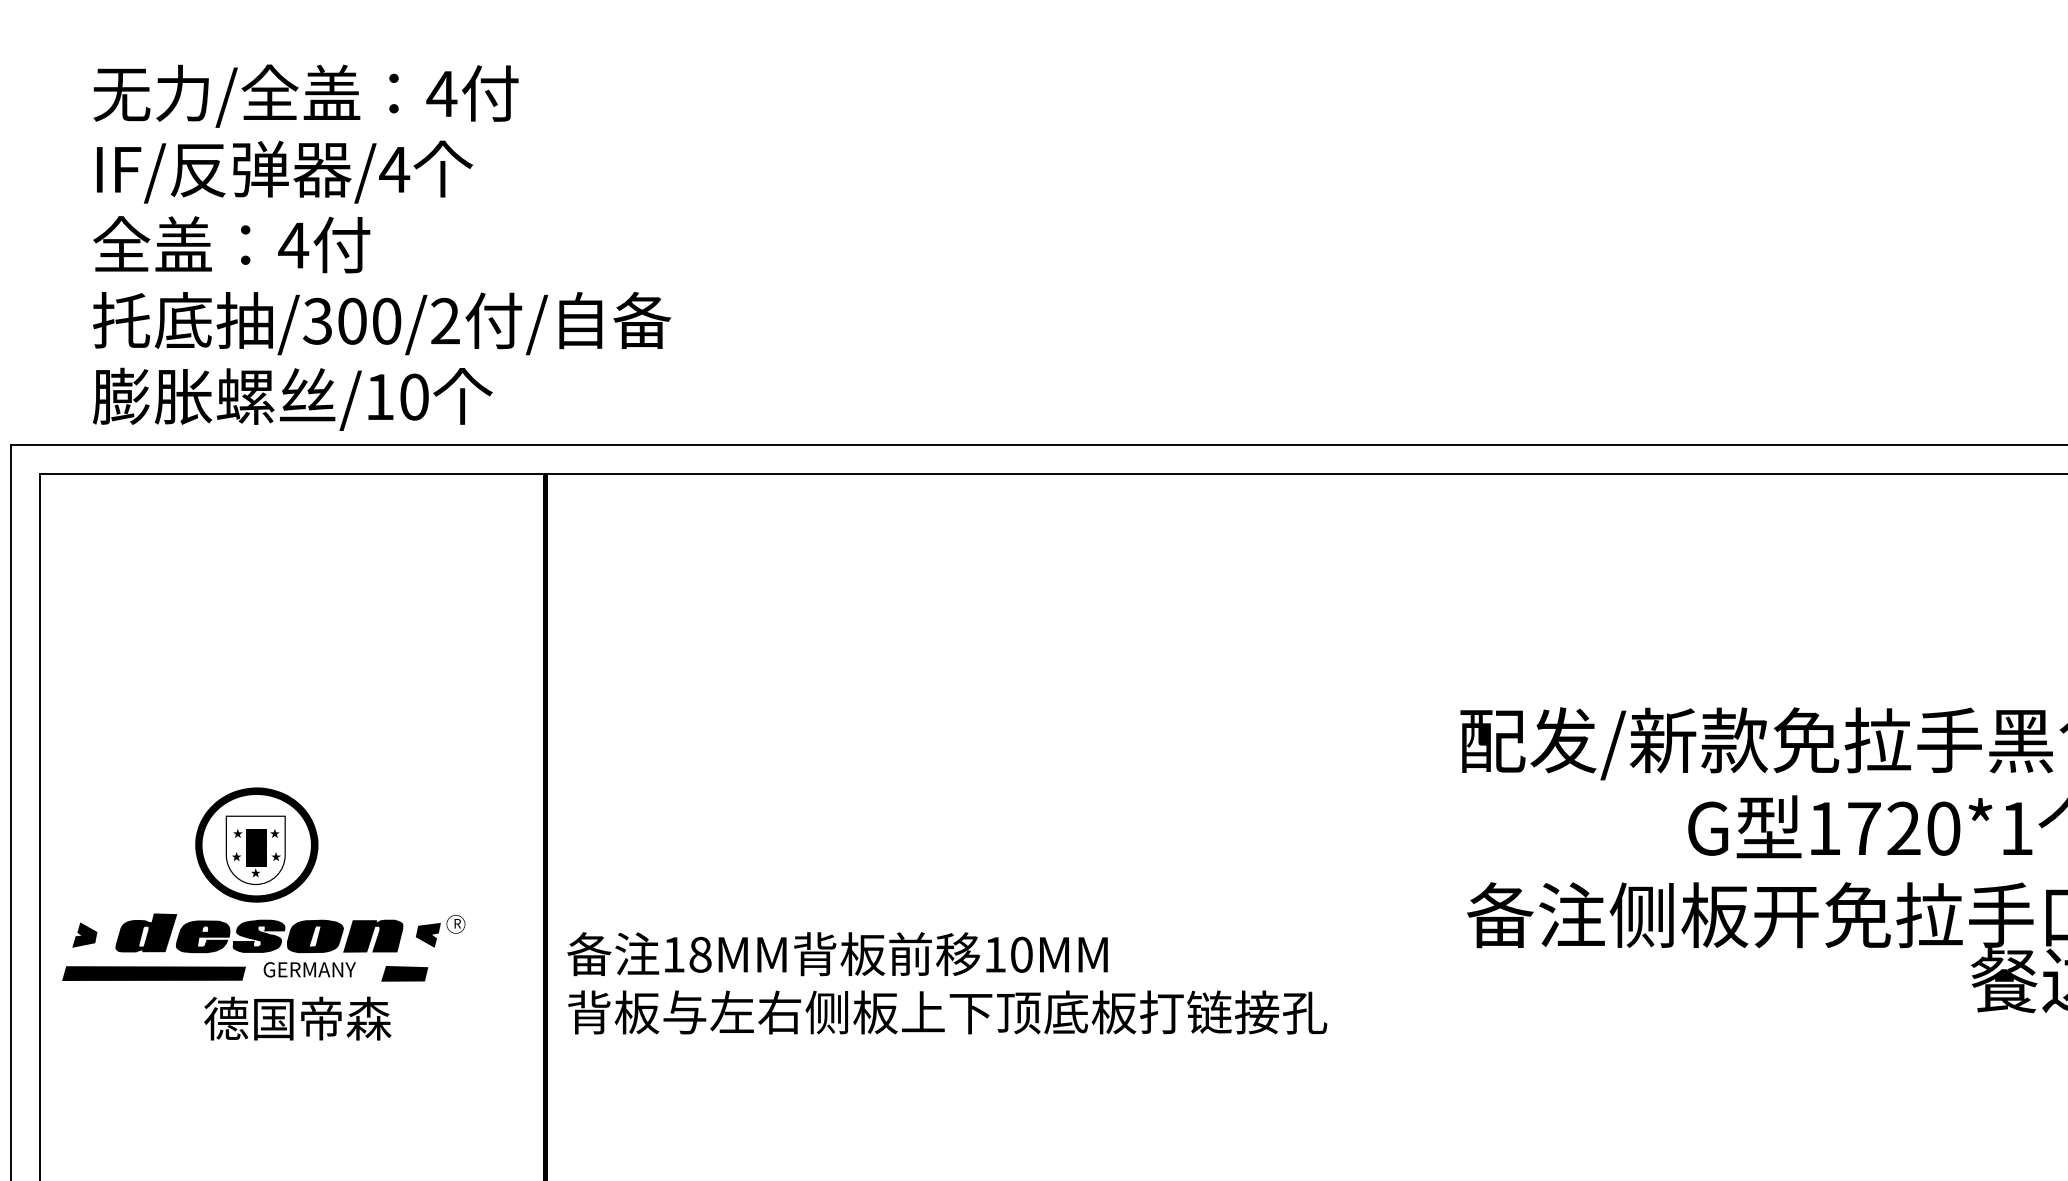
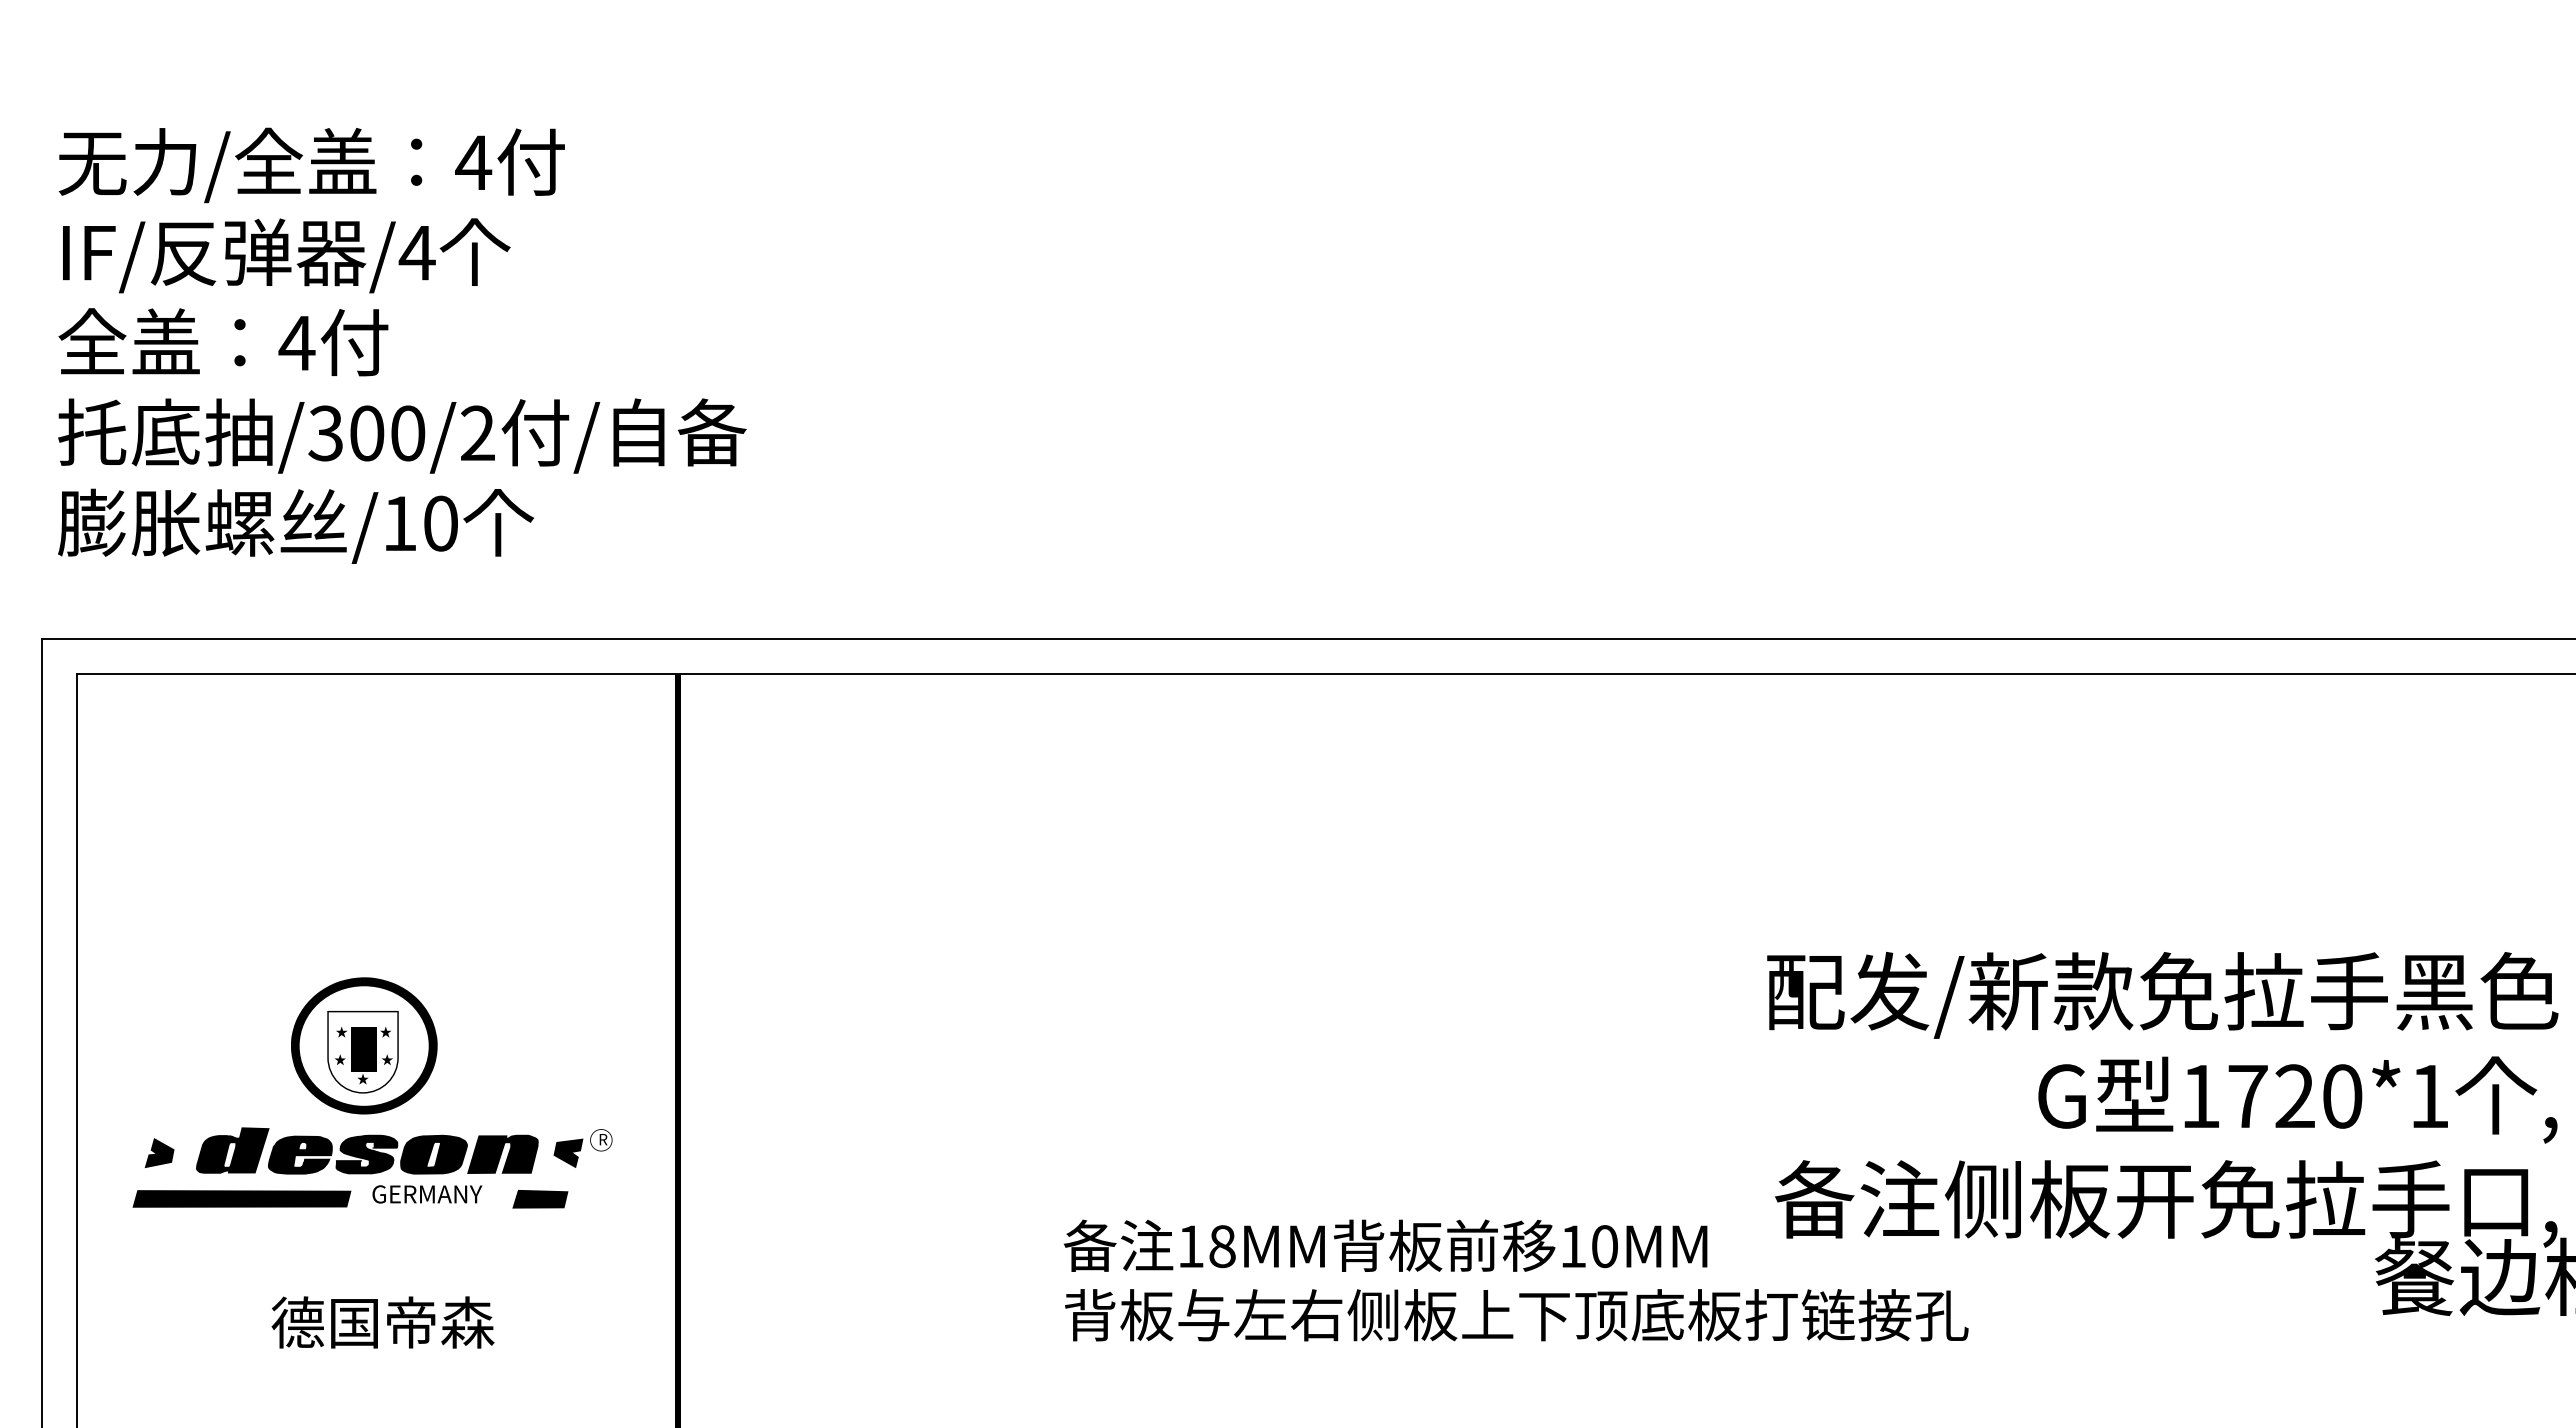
text: (382, 247) -> (402, 345), moved
part: (263, 884) -> (372, 1092), moved
text: (946, 983) -> (1515, 1280), moved

